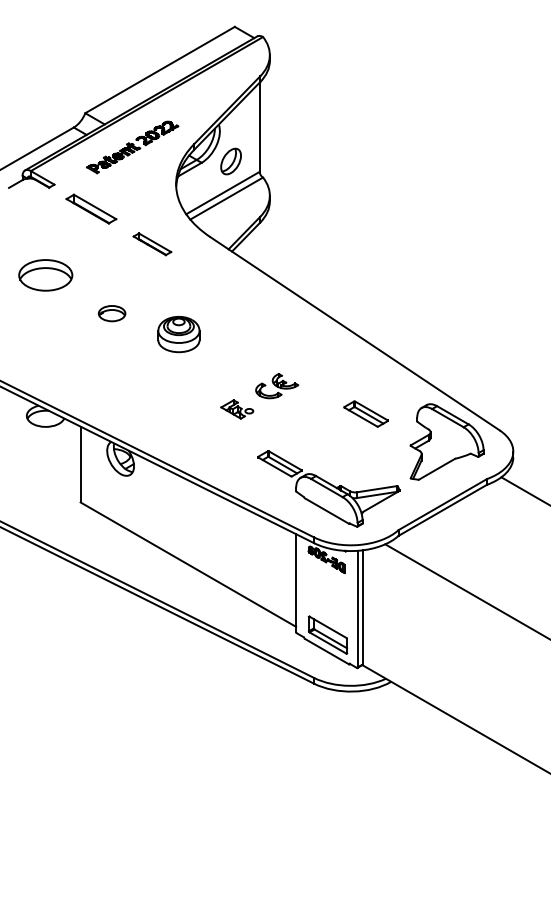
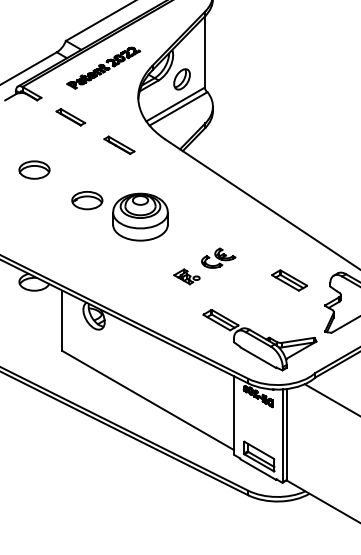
part: (91, 208) -> (70, 116), size x0.71
part: (45, 275) -> (34, 170), size x0.71
part: (111, 313) -> (86, 200), size x1.43
part: (178, 334) -> (140, 217), size x1.67

